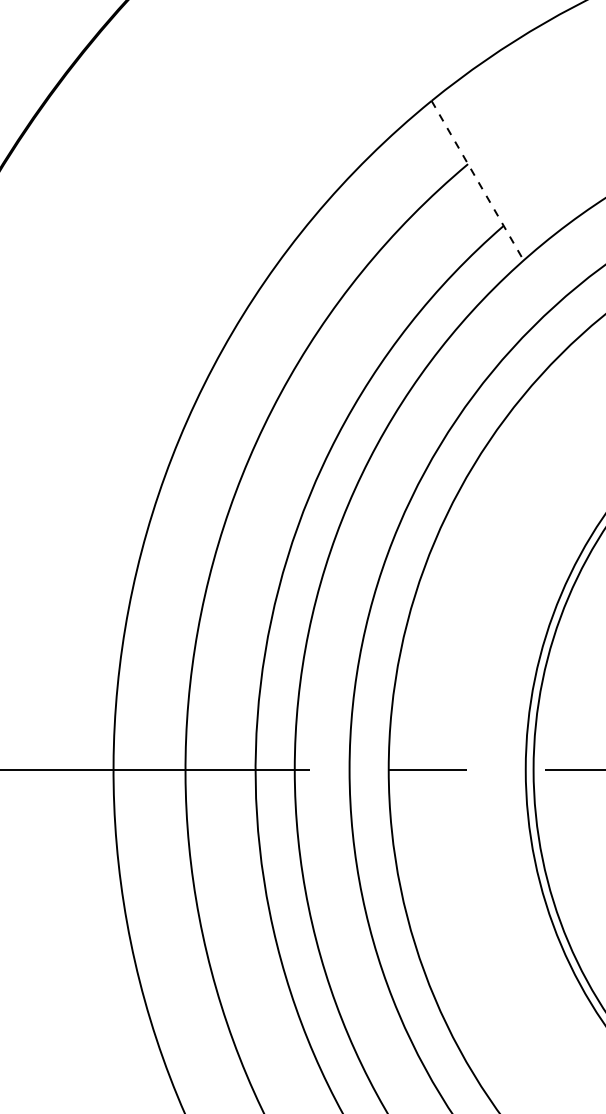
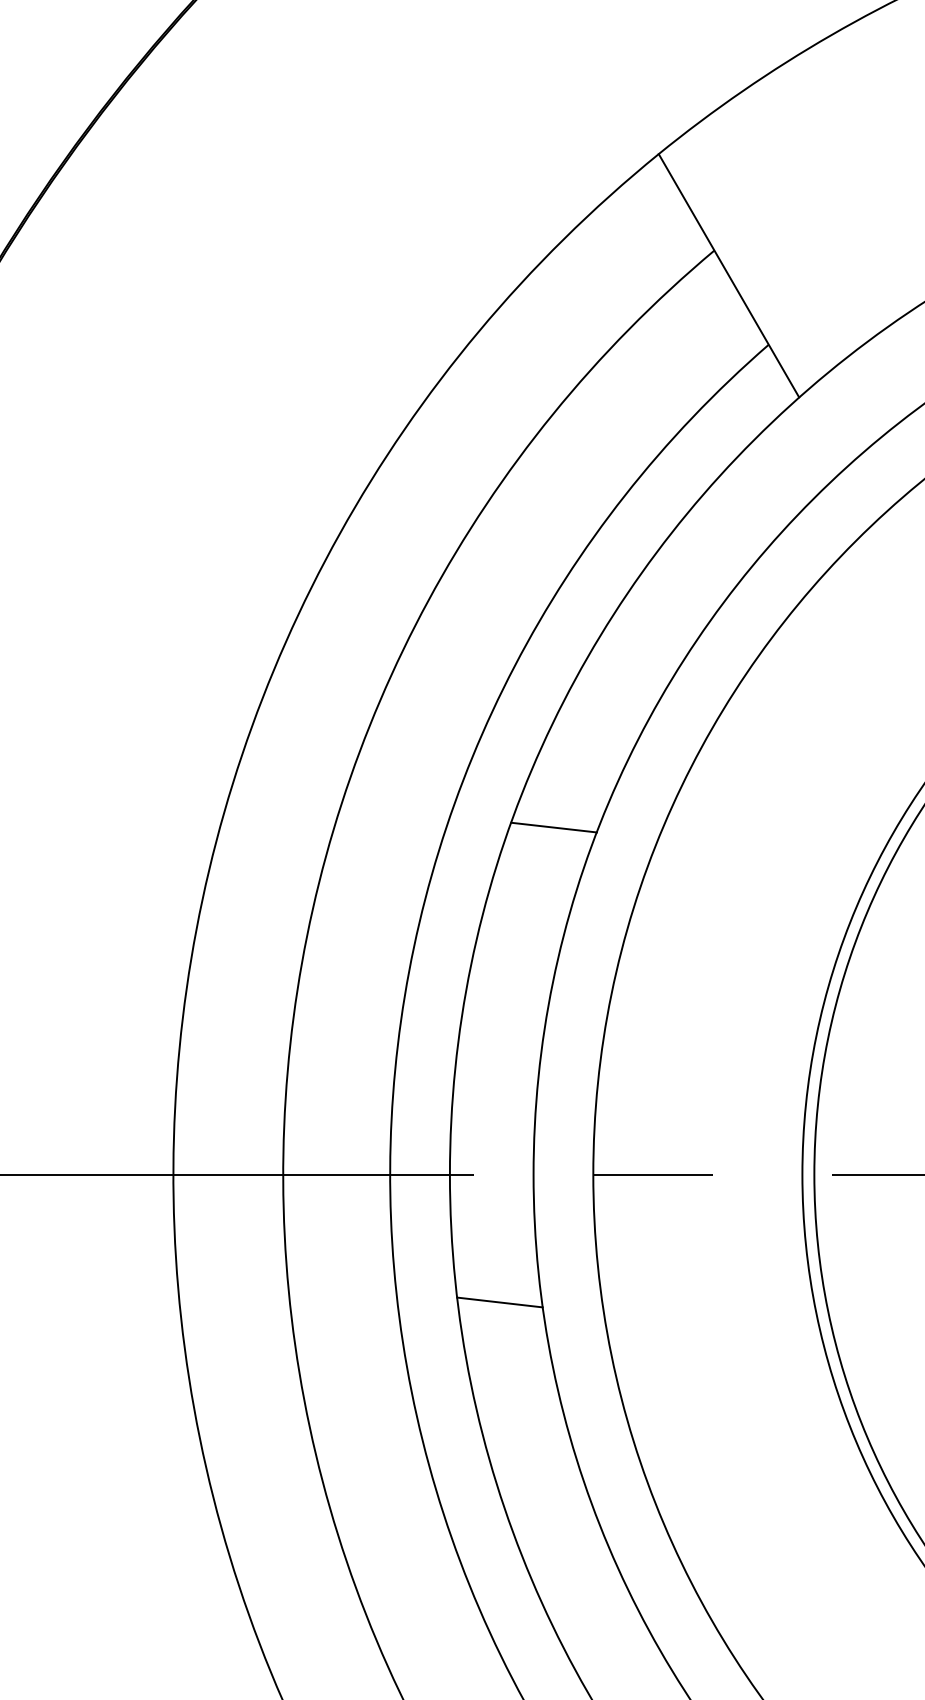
line: (477, 181) -> (728, 277), dashed -> solid
line: (363, 542) -> (554, 827), added
line: (327, 853) -> (499, 1302), added

